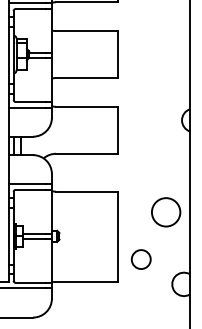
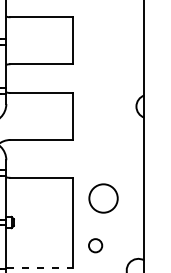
circle: (166, 212) -> (103, 198), moved
circle: (140, 259) -> (94, 245), size x0.7
line: (85, 281) -> (39, 267), solid -> dashed

